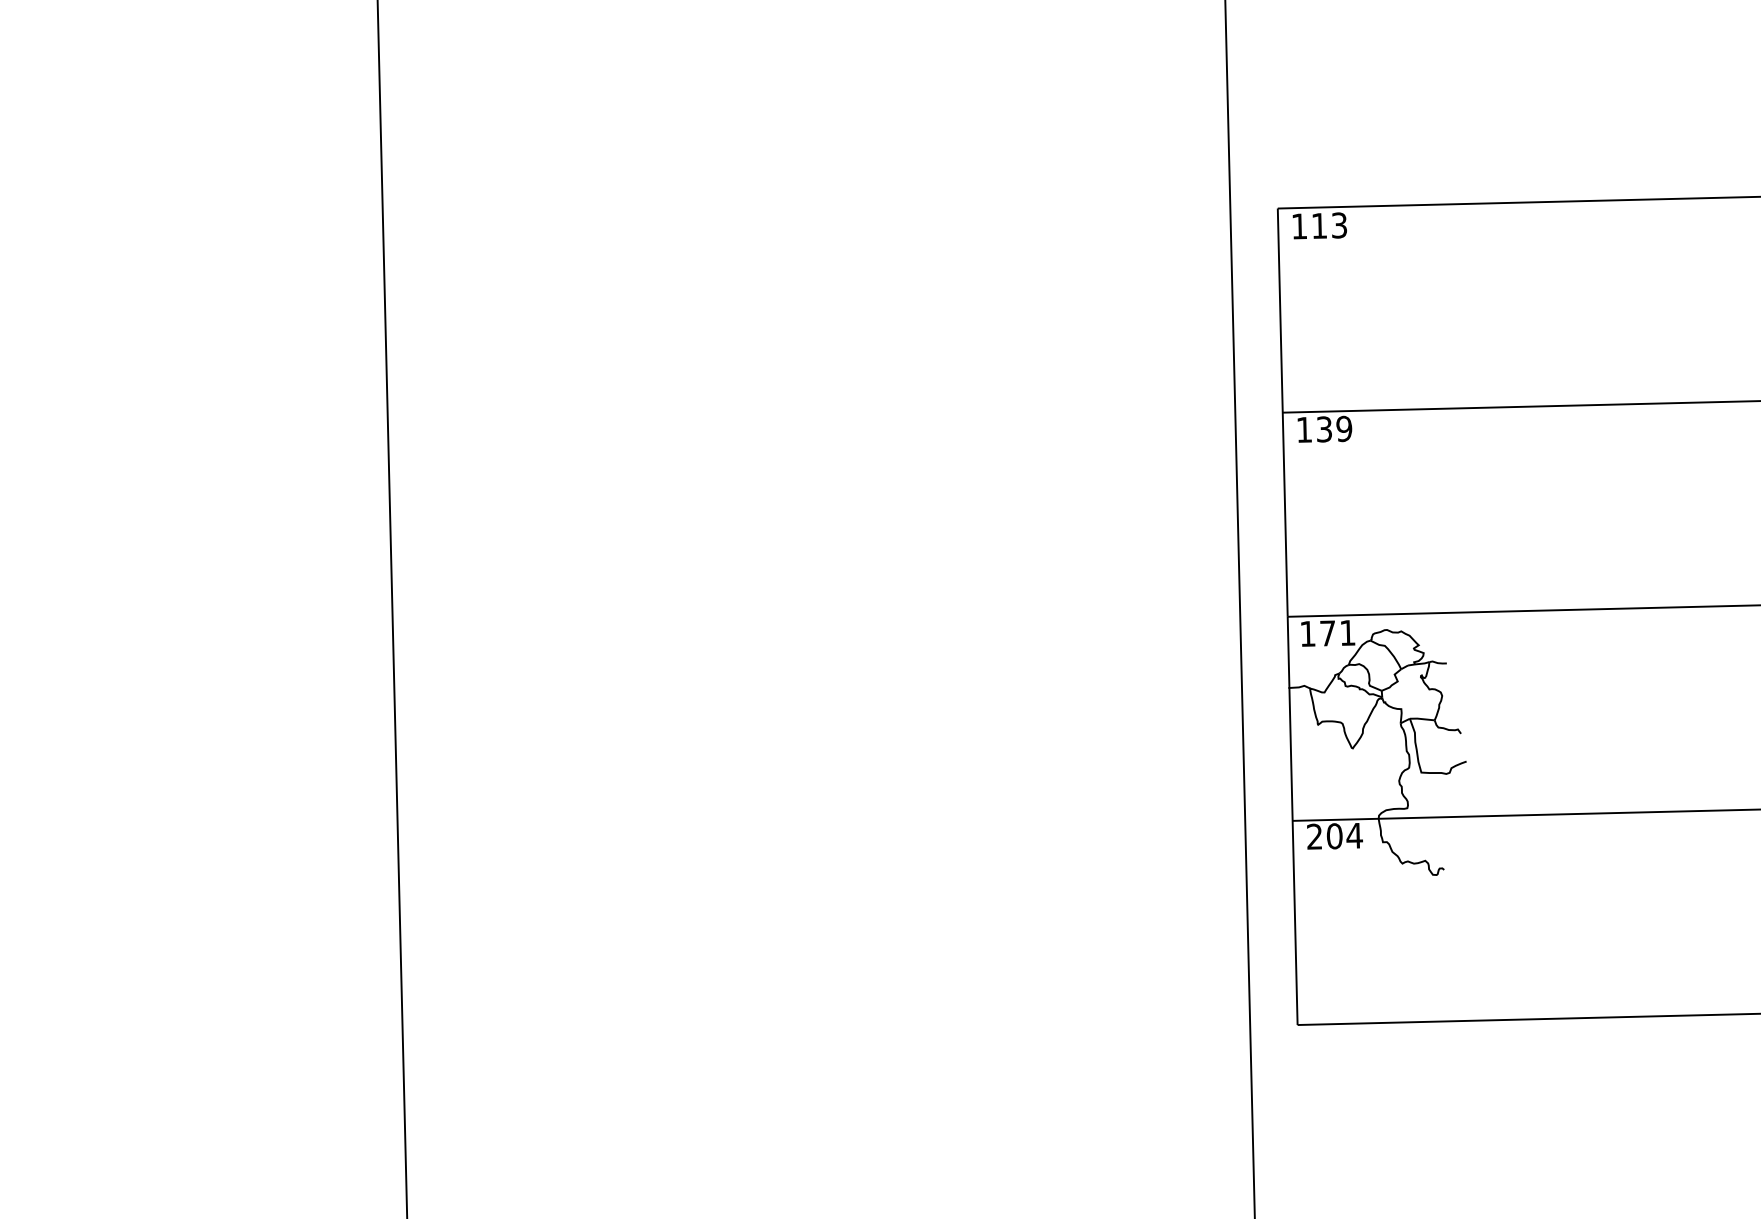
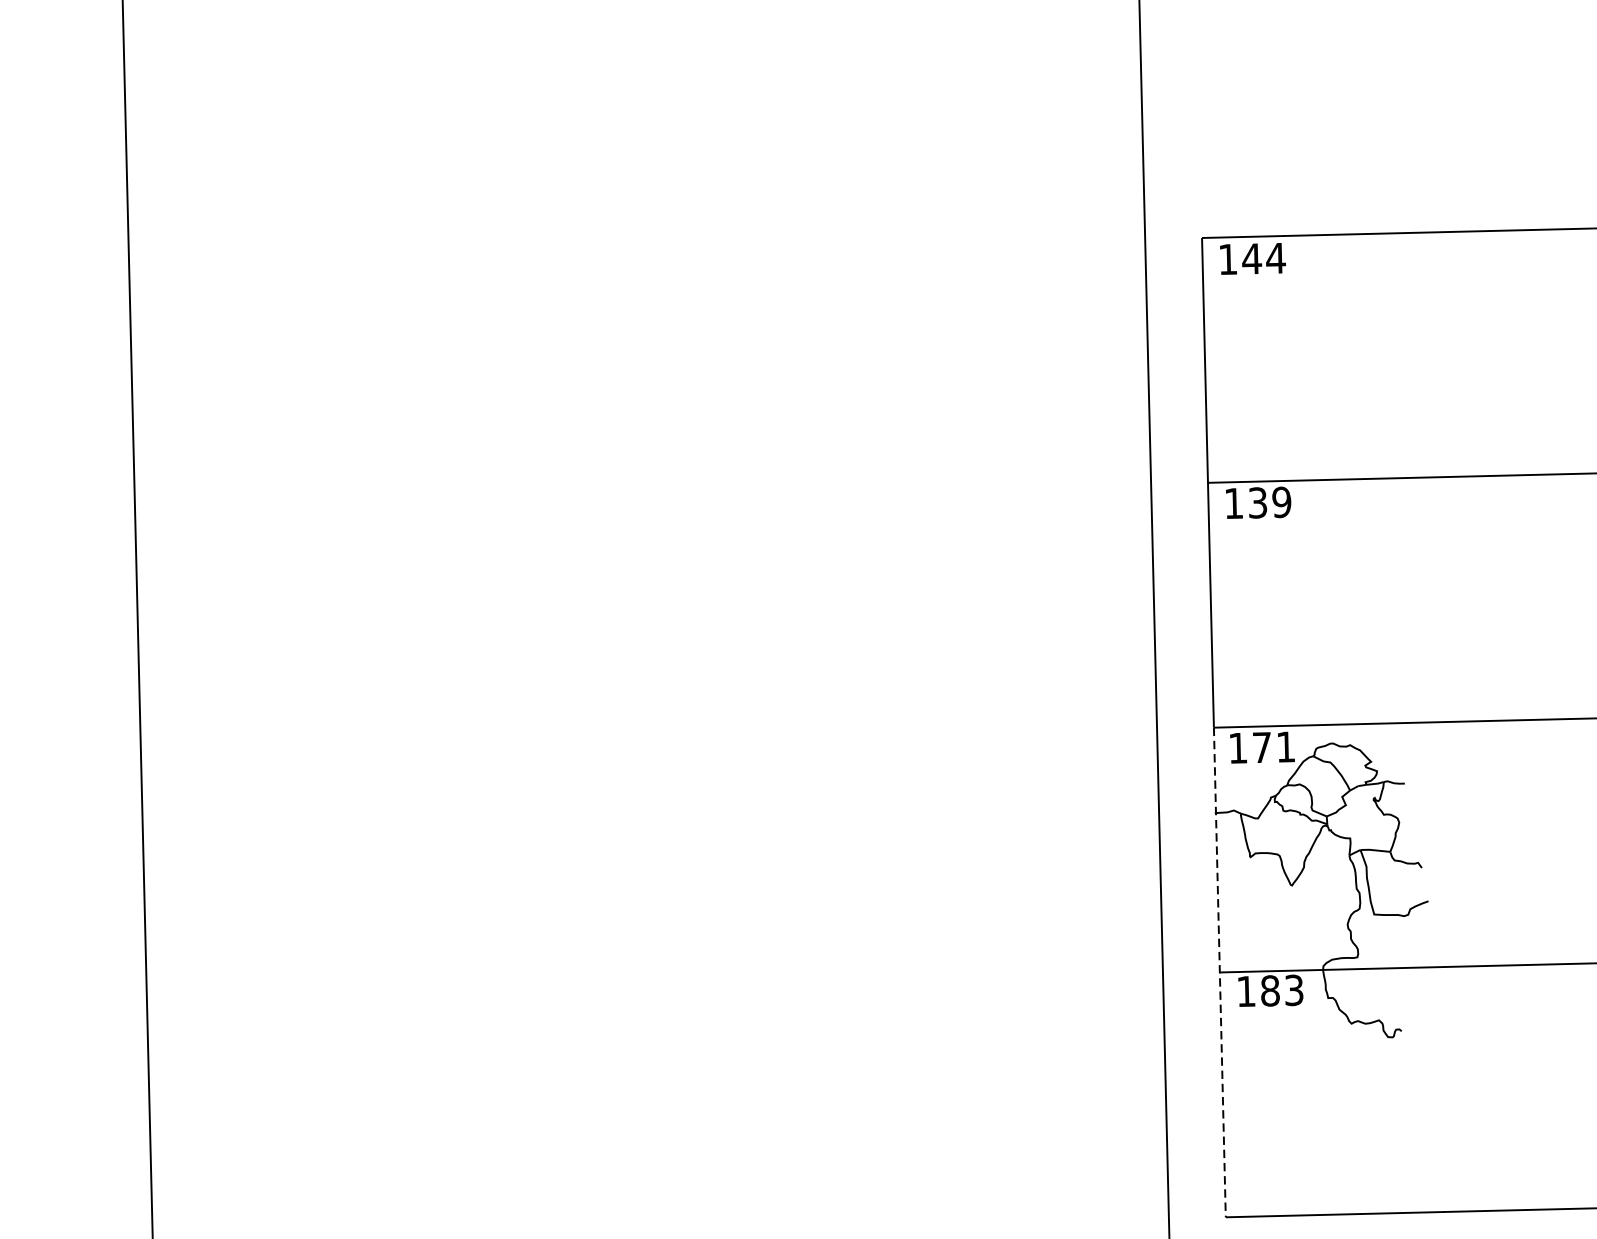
text: (1329, 225) -> (1264, 258), 113 -> 144
line: (1292, 821) -> (1219, 973), solid -> dashed
text: (1335, 835) -> (1271, 989), 204 -> 183

